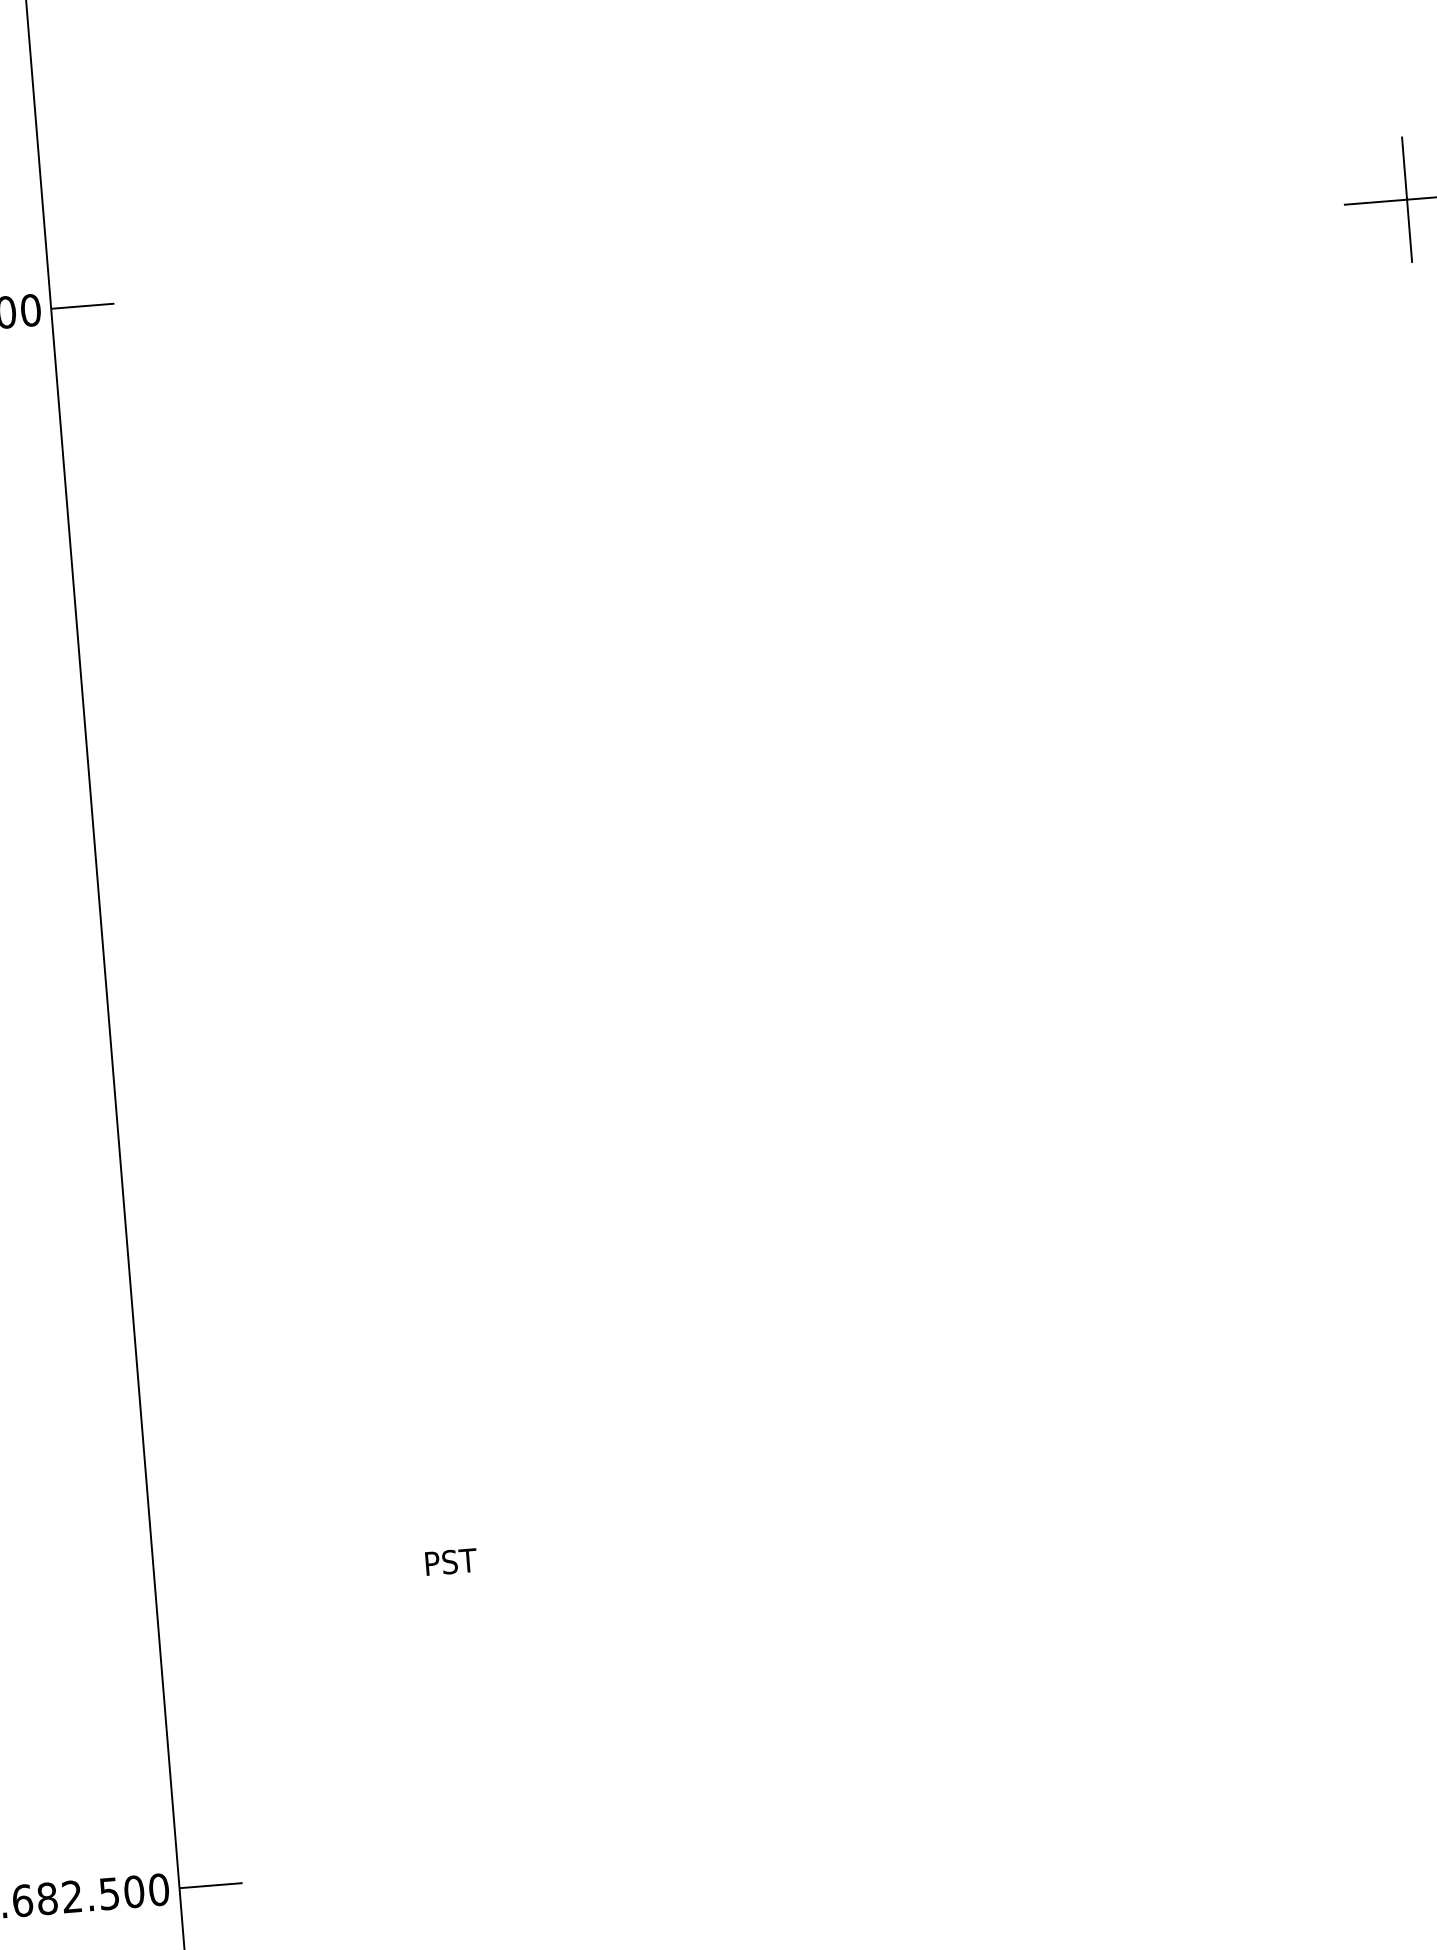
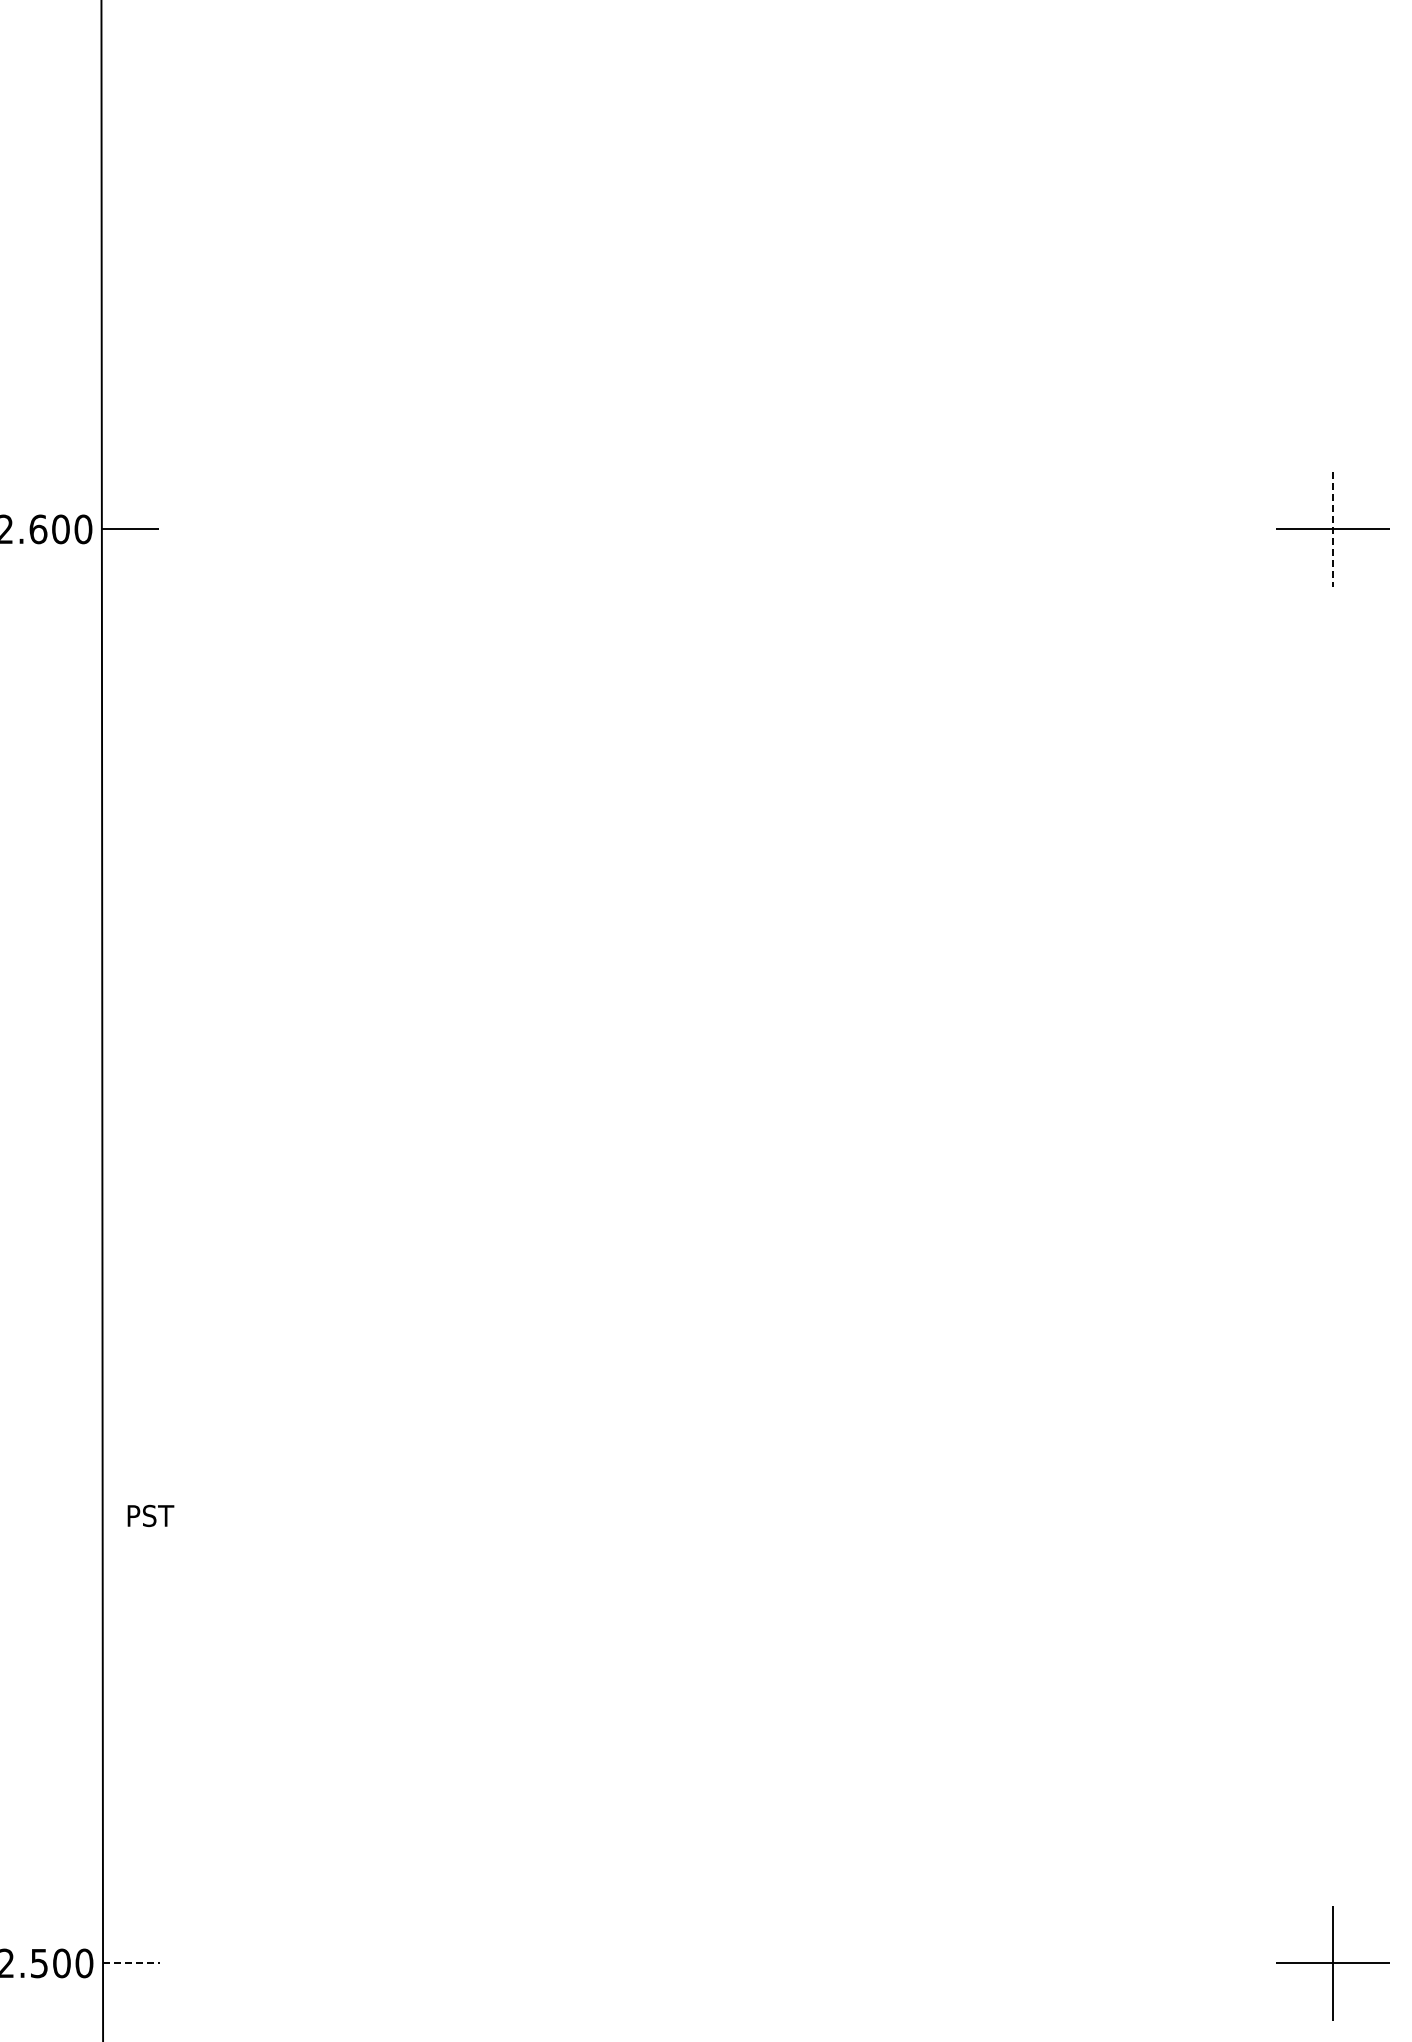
line: (1406, 199) -> (1332, 529), solid -> dashed
text: (450, 1561) -> (150, 1515), moved
line: (210, 1885) -> (131, 1963), solid -> dashed

